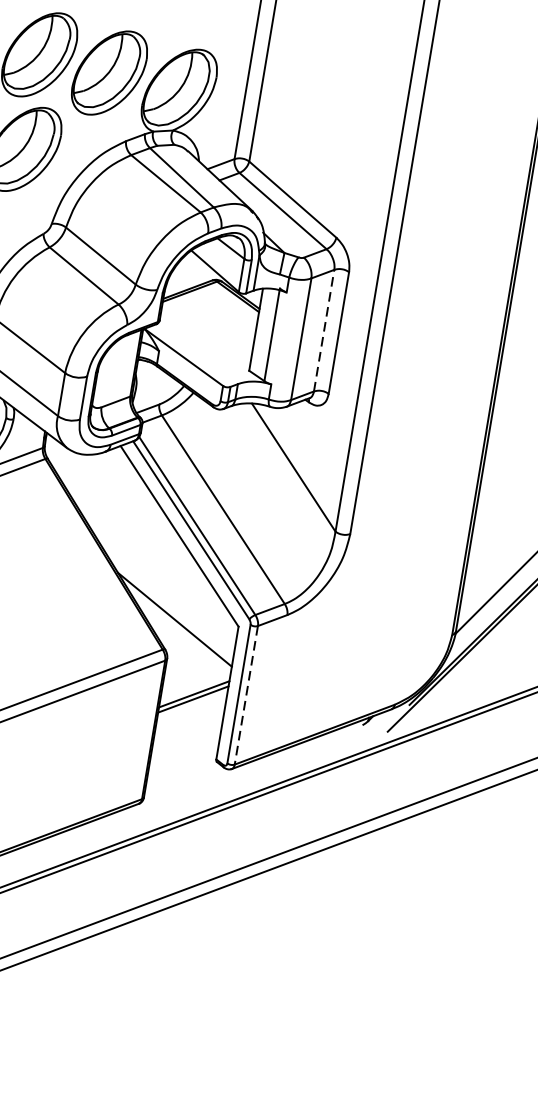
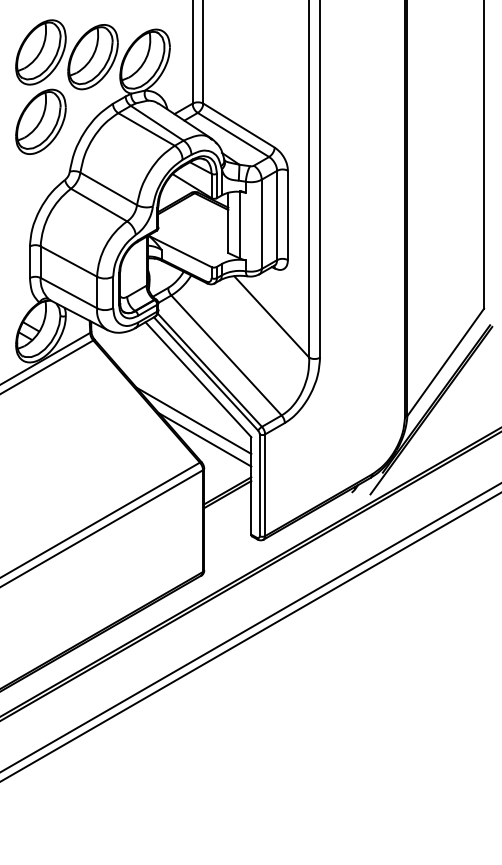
line: (324, 330) -> (277, 215), dashed -> solid
line: (163, 590) -> (193, 420), added
line: (246, 695) -> (265, 485), dashed -> solid

